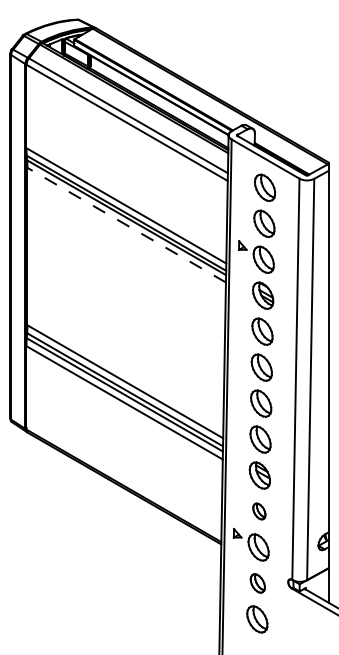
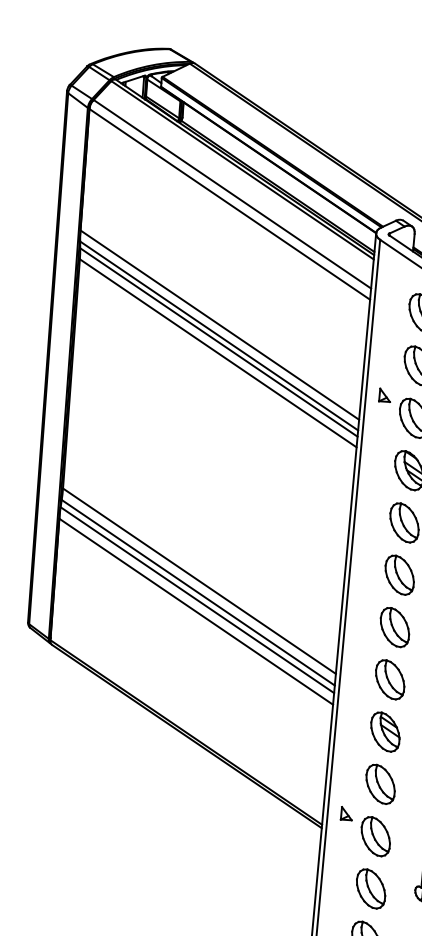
line: (126, 225) -> (217, 353), dashed -> solid
part: (259, 511) -> (380, 784), size x1.67
part: (257, 583) -> (370, 888), size x1.43

